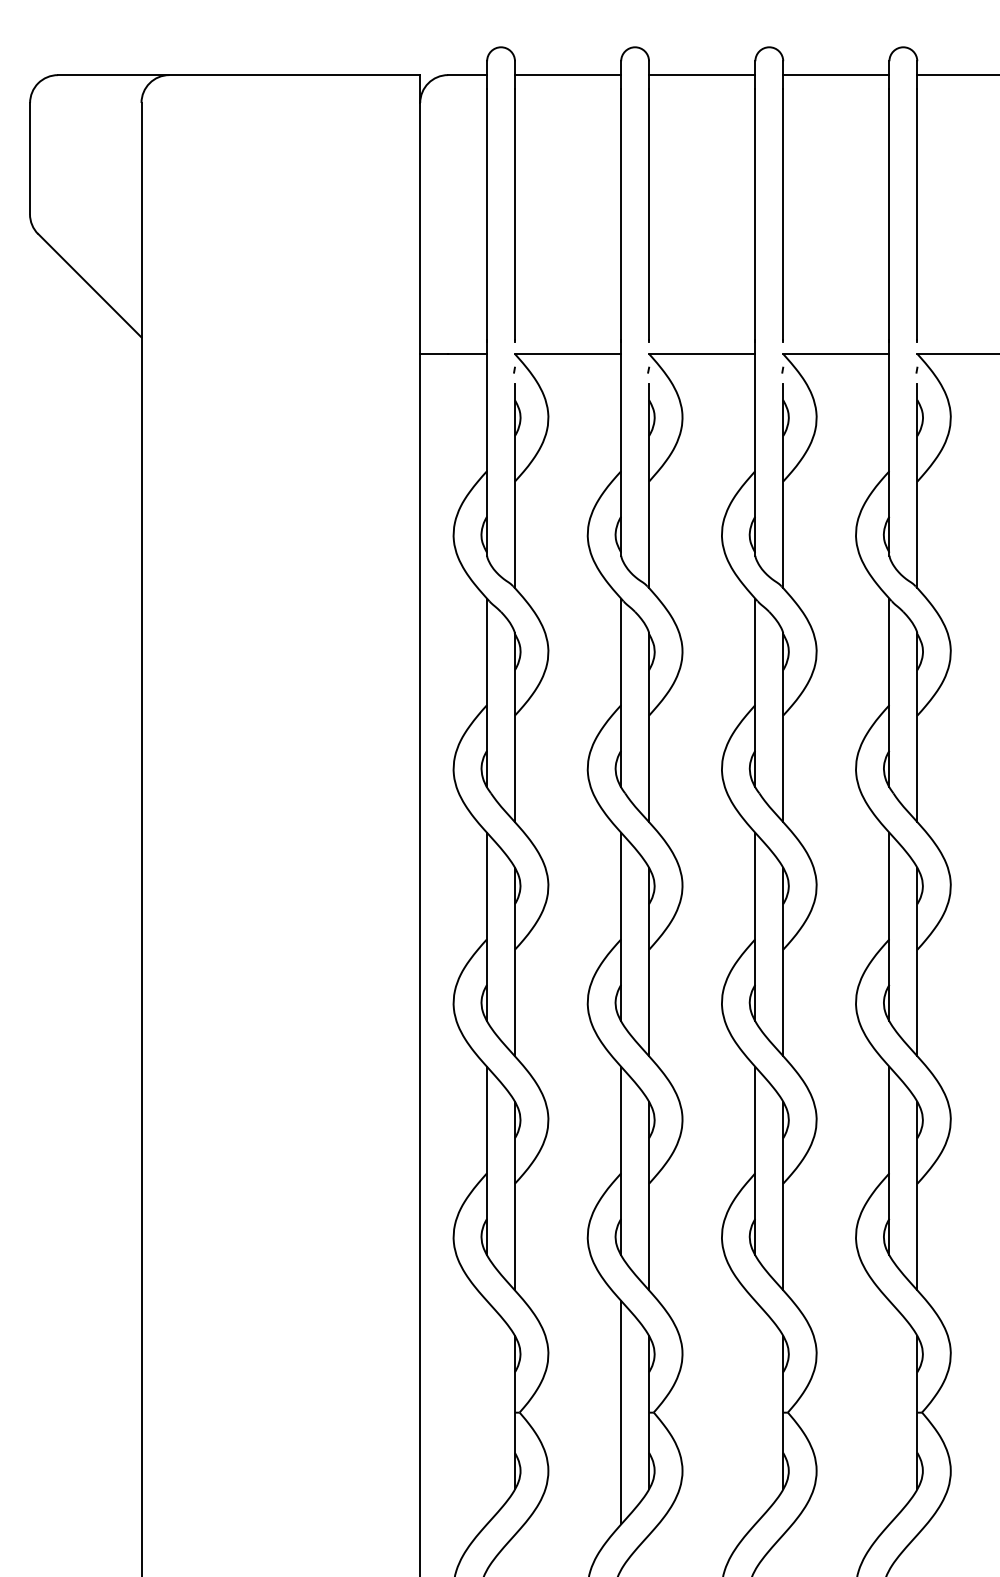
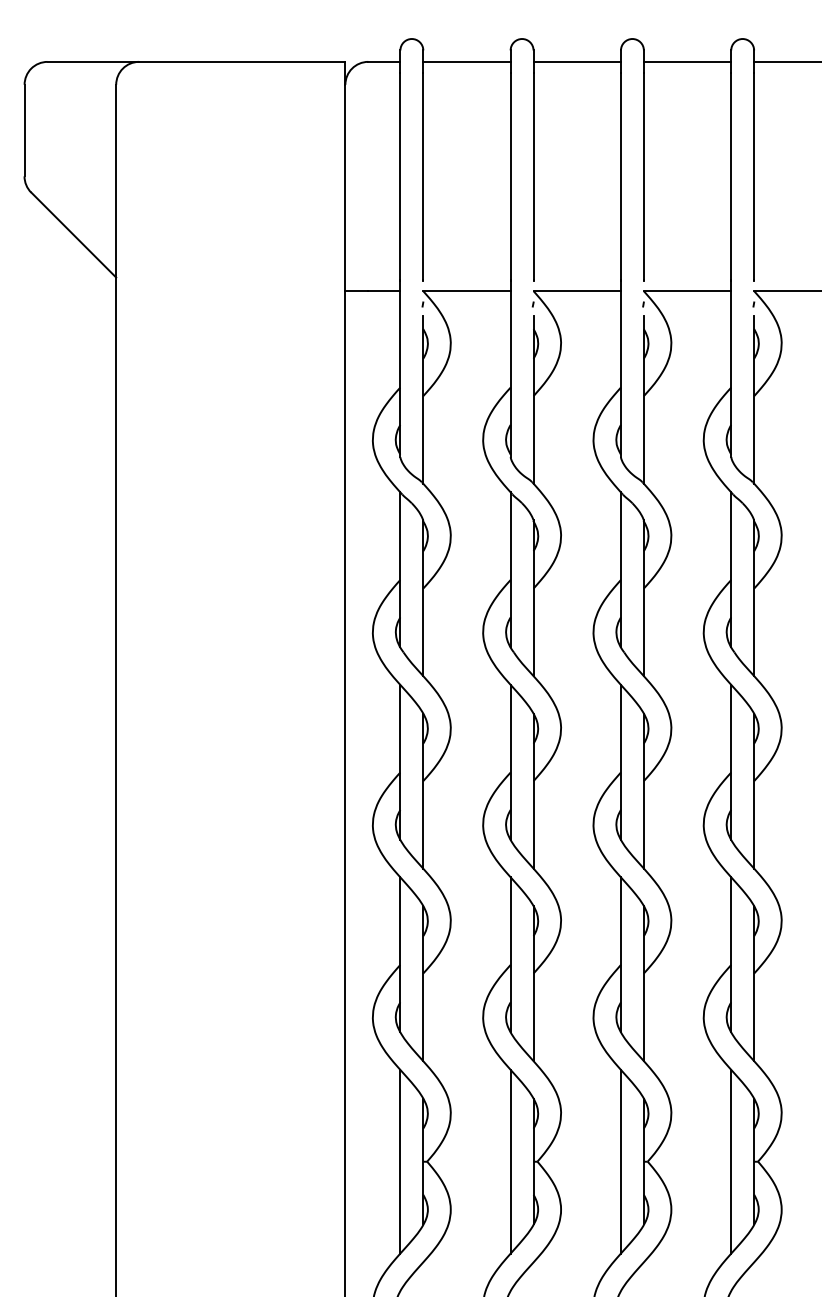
line: (487, 1412) -> (400, 1161), added
line: (755, 1412) -> (621, 1161), added
line: (889, 1412) -> (731, 1161), added

